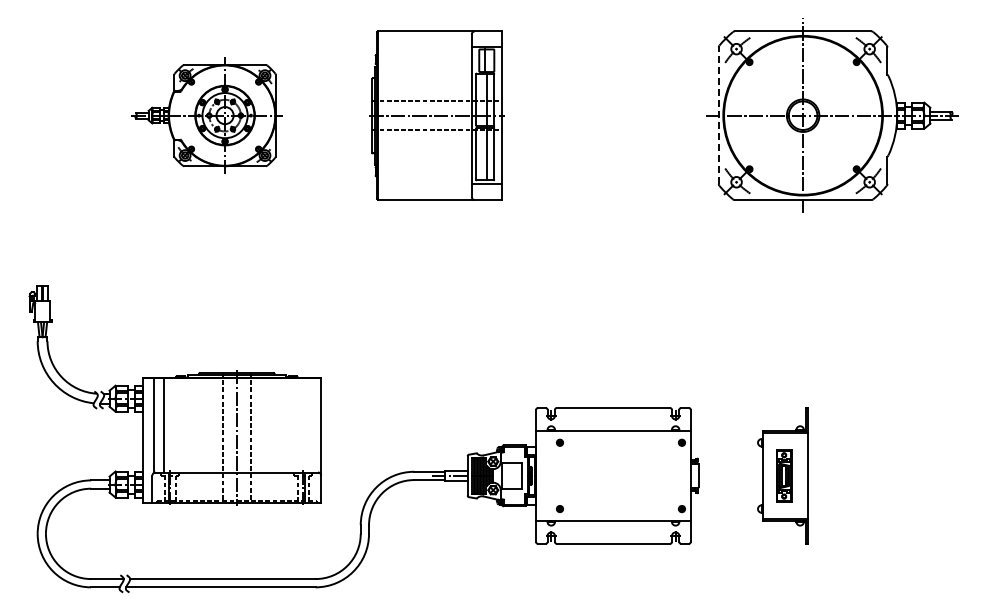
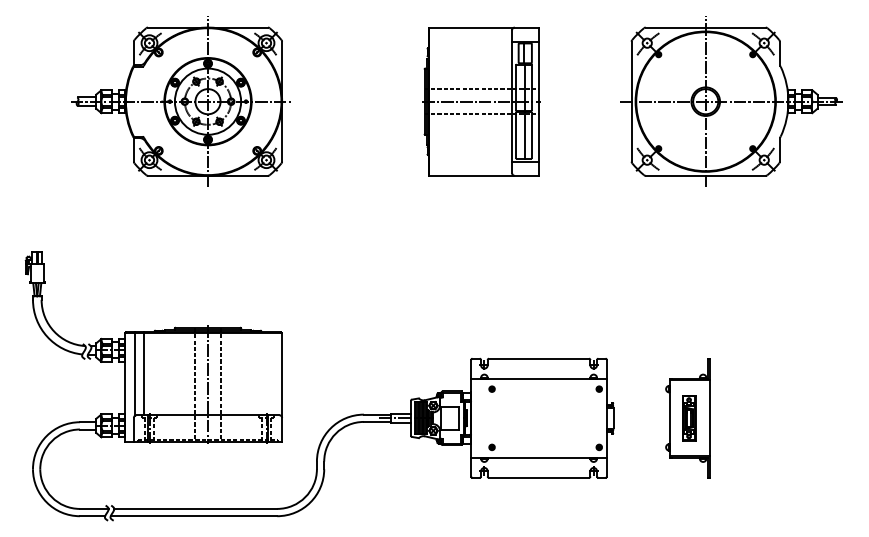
part: (207, 115) -> (182, 101), size x1.67
part: (436, 115) -> (481, 101), moved
line: (718, 115) -> (631, 101), dashed -> solid

